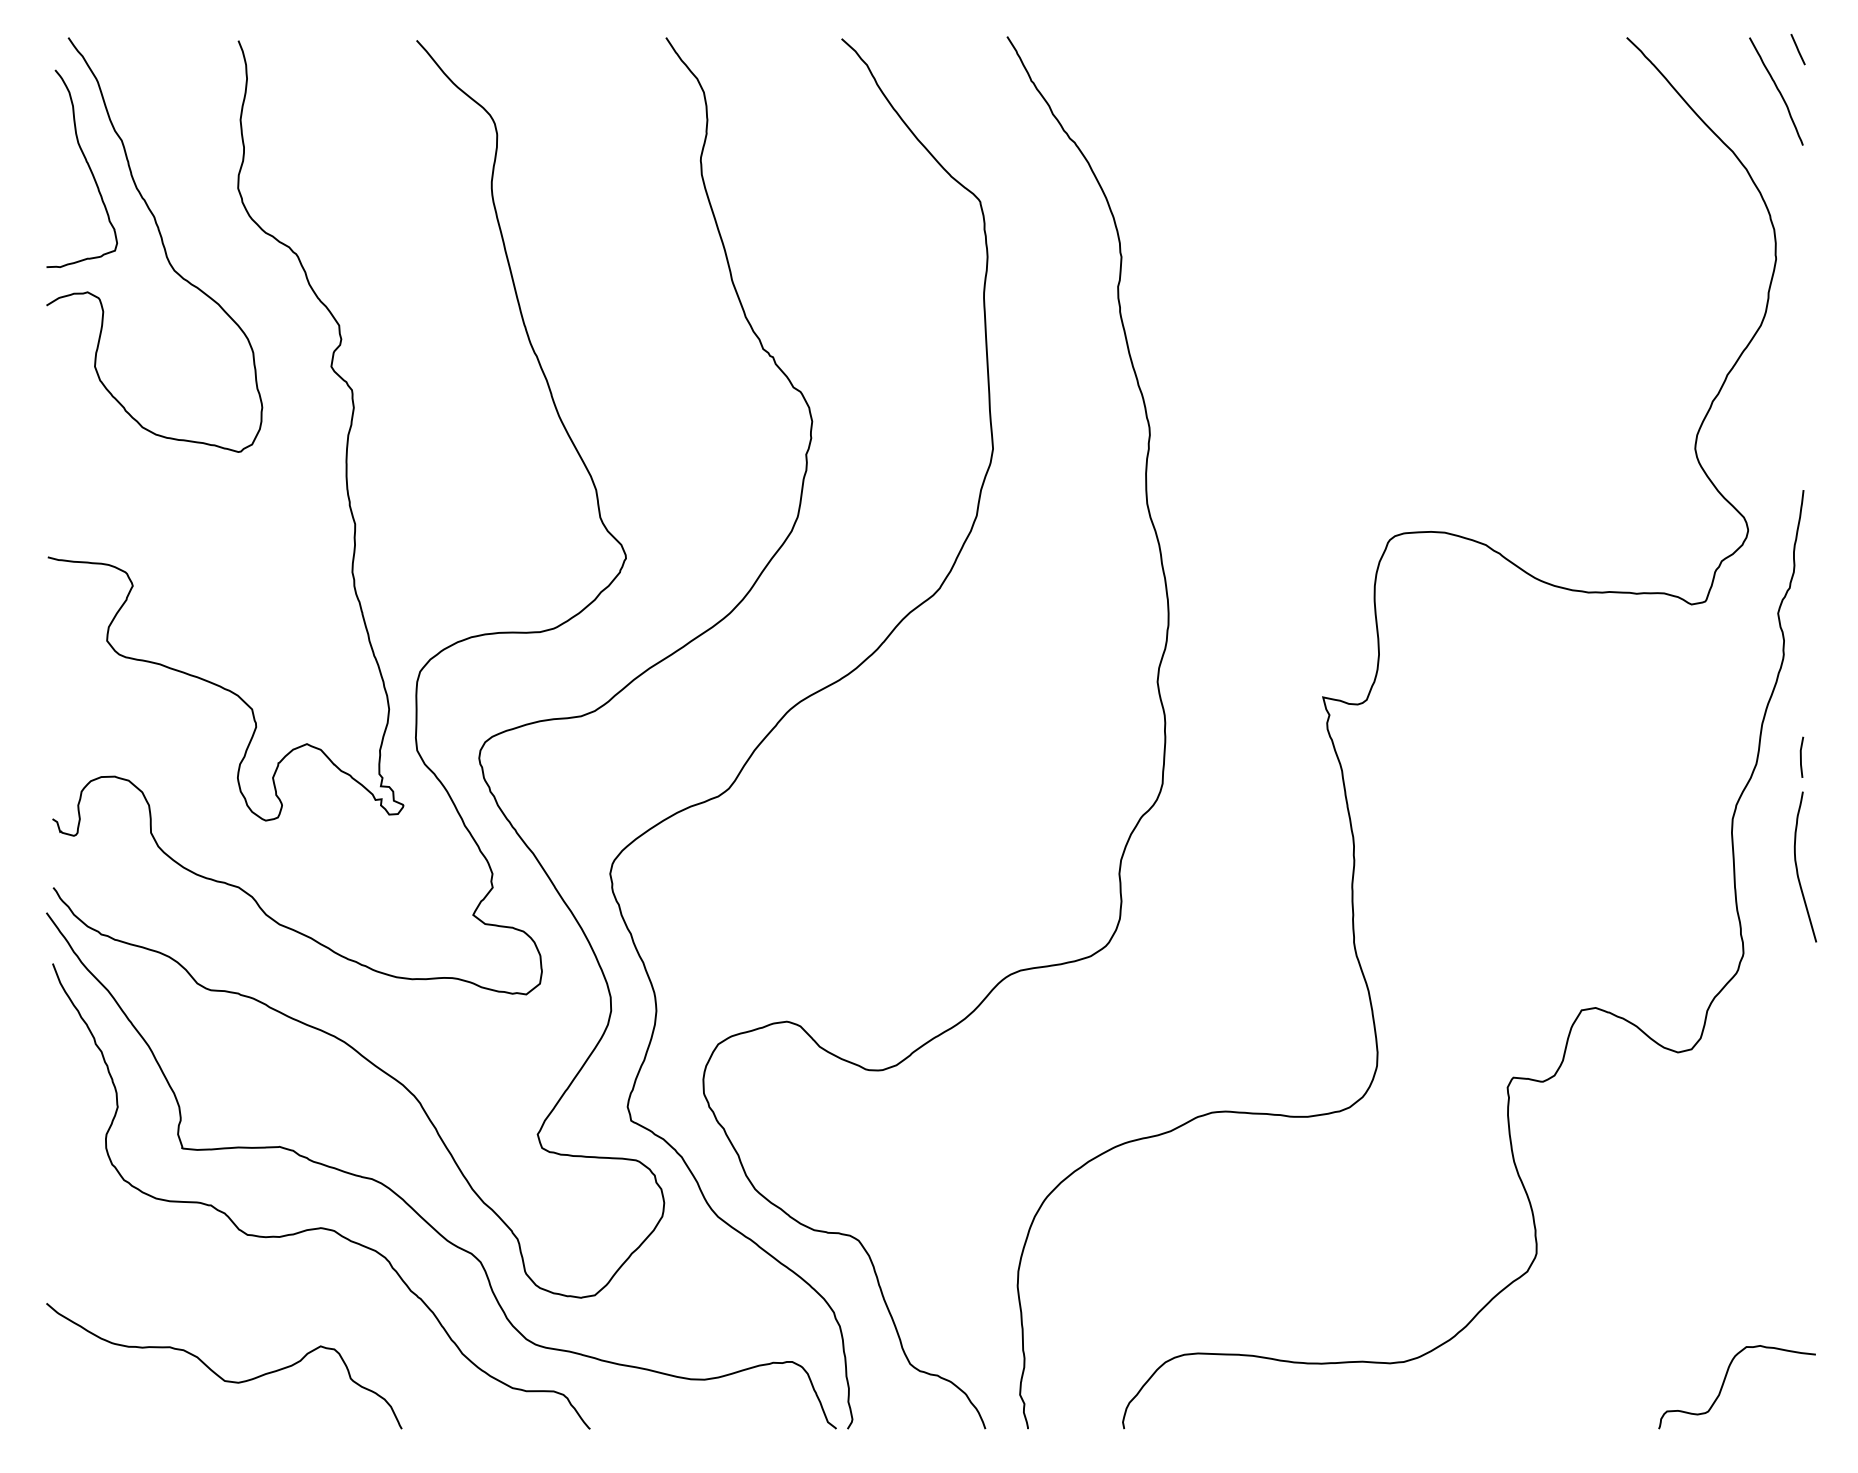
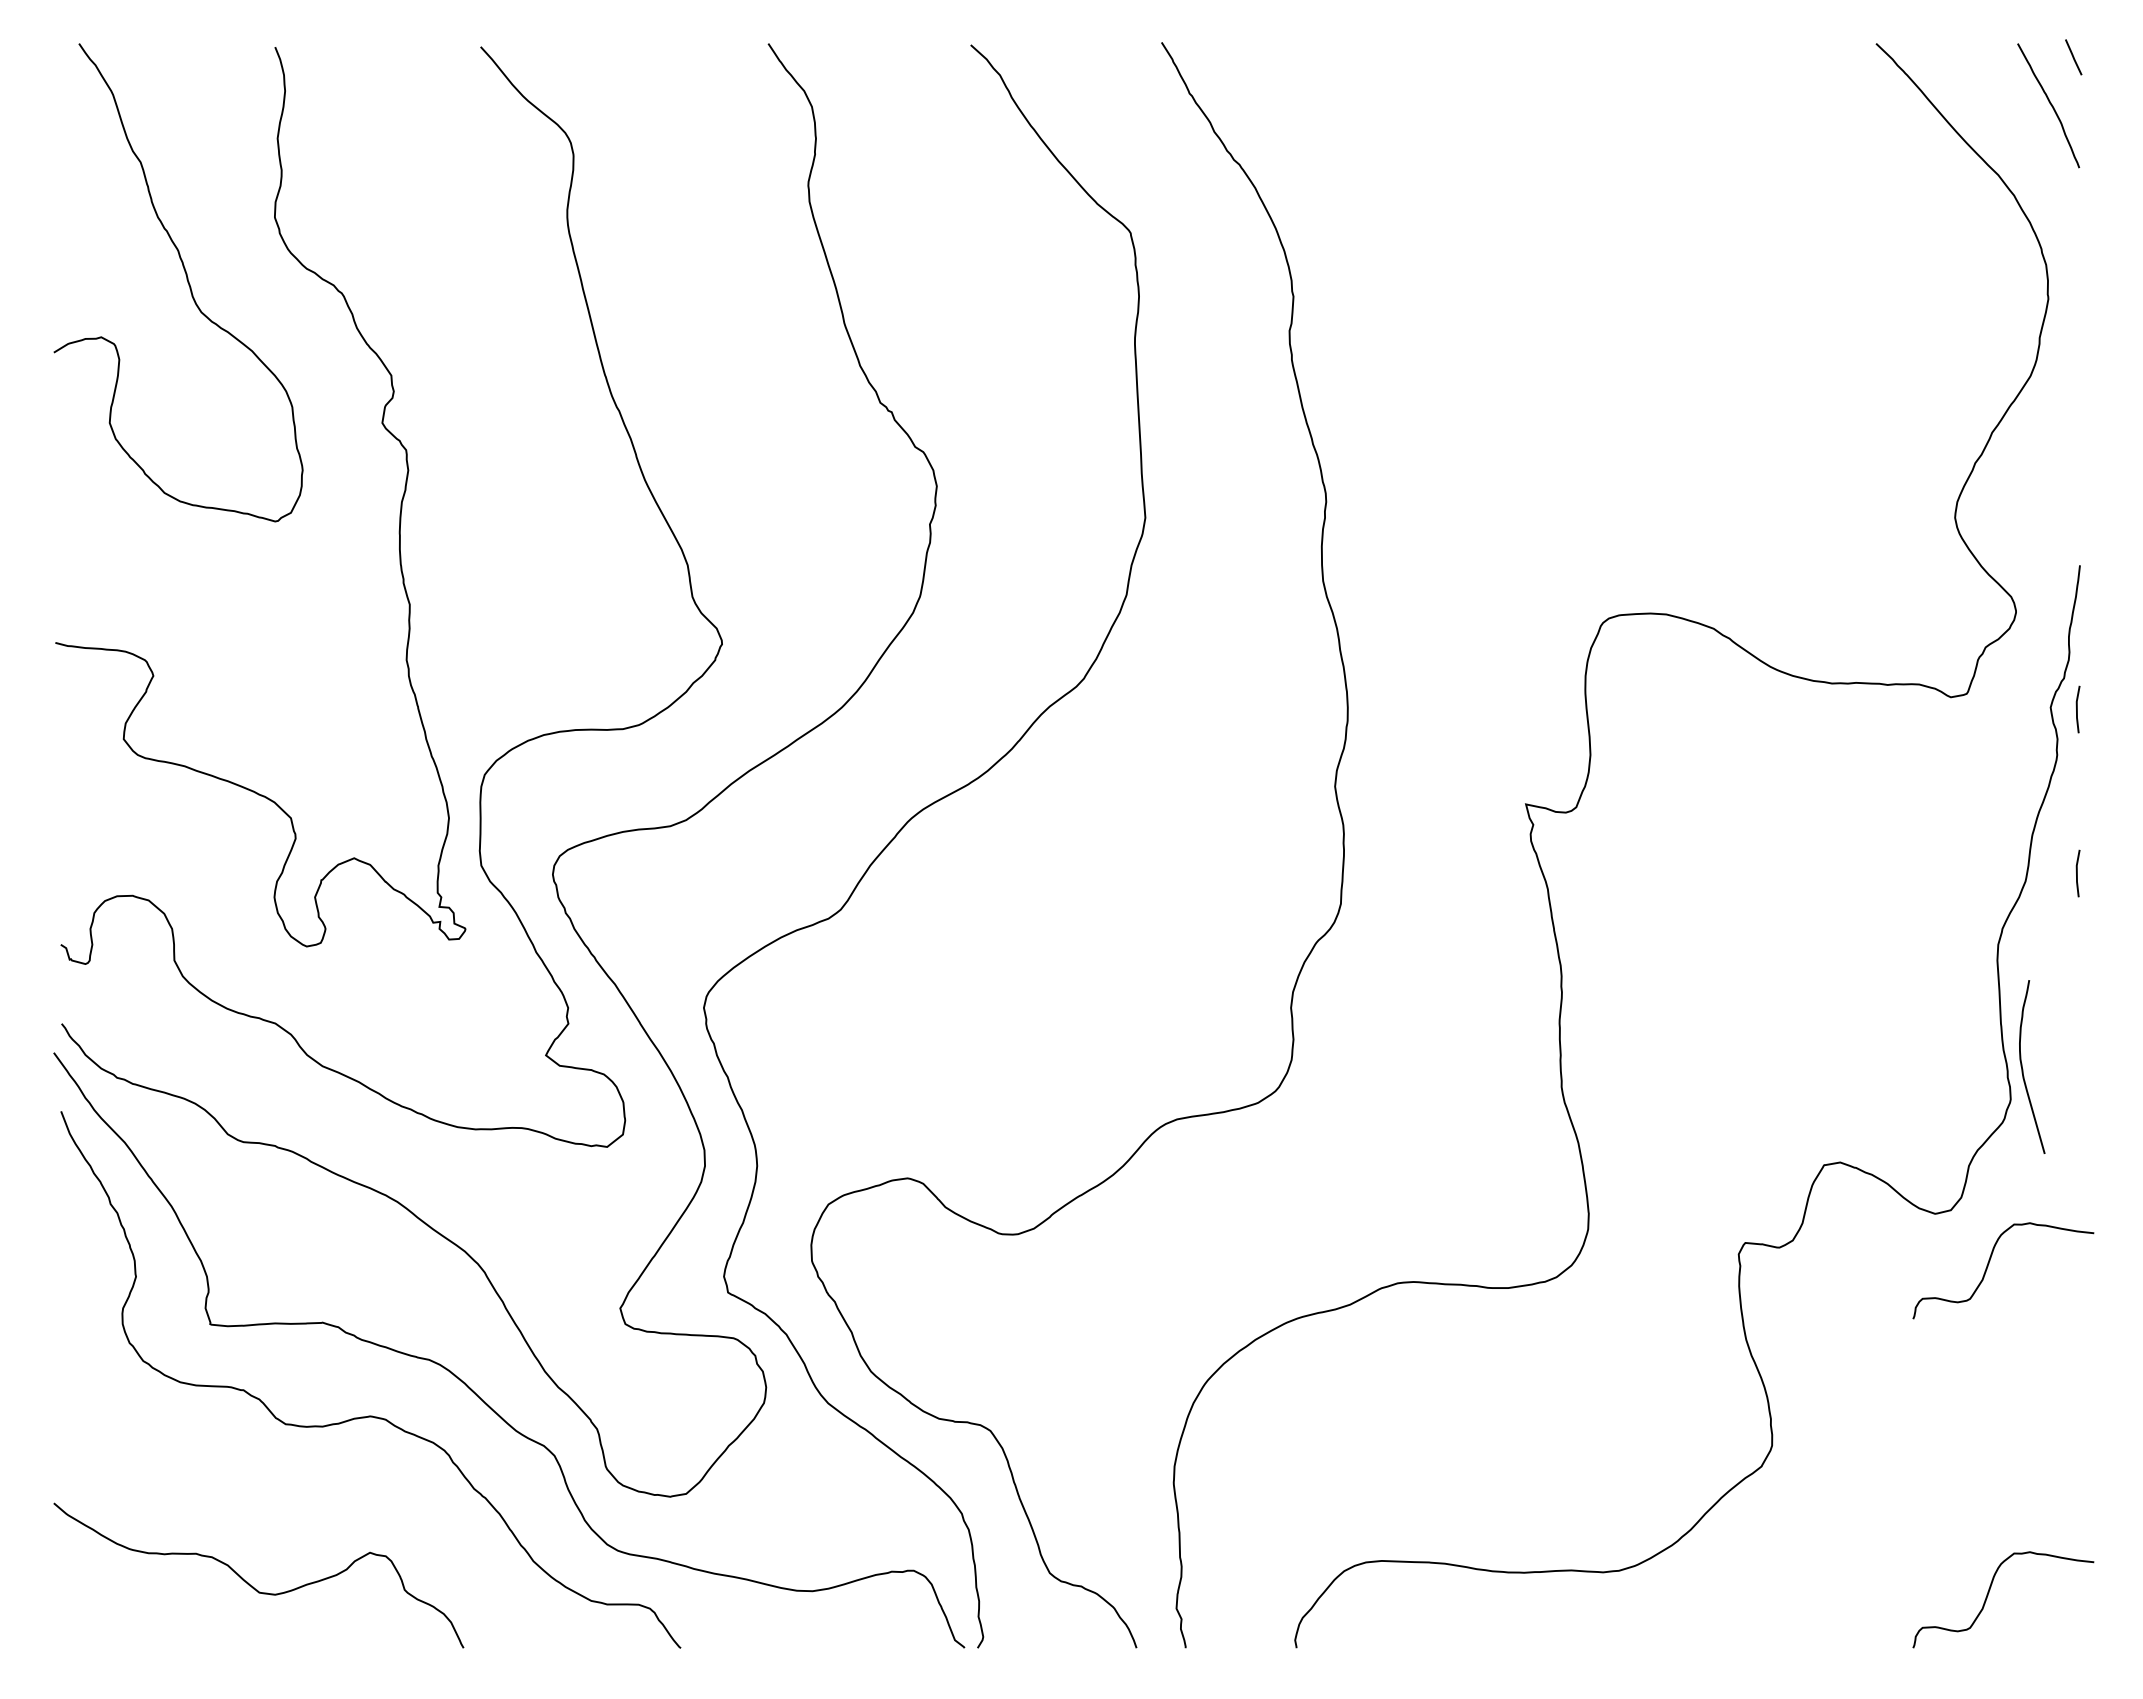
curve: (87, 165) -> (101, 191), removed
line: (1801, 615) -> (2077, 709), added
curve: (1797, 869) -> (2023, 1069), moved
curve: (1724, 1098) -> (1988, 1266), added

